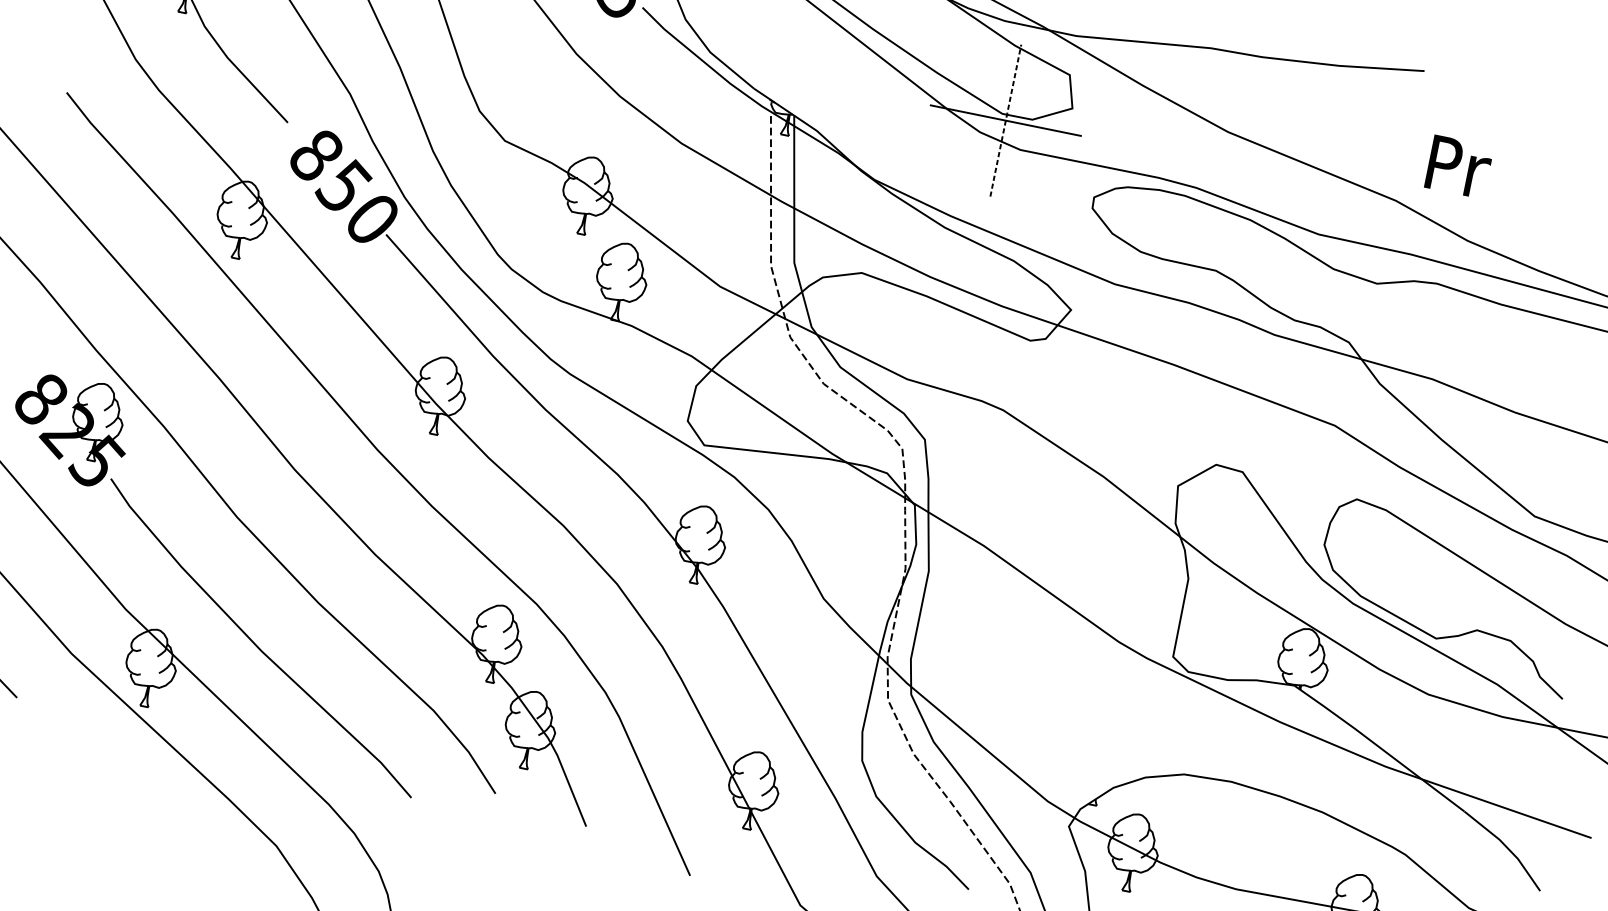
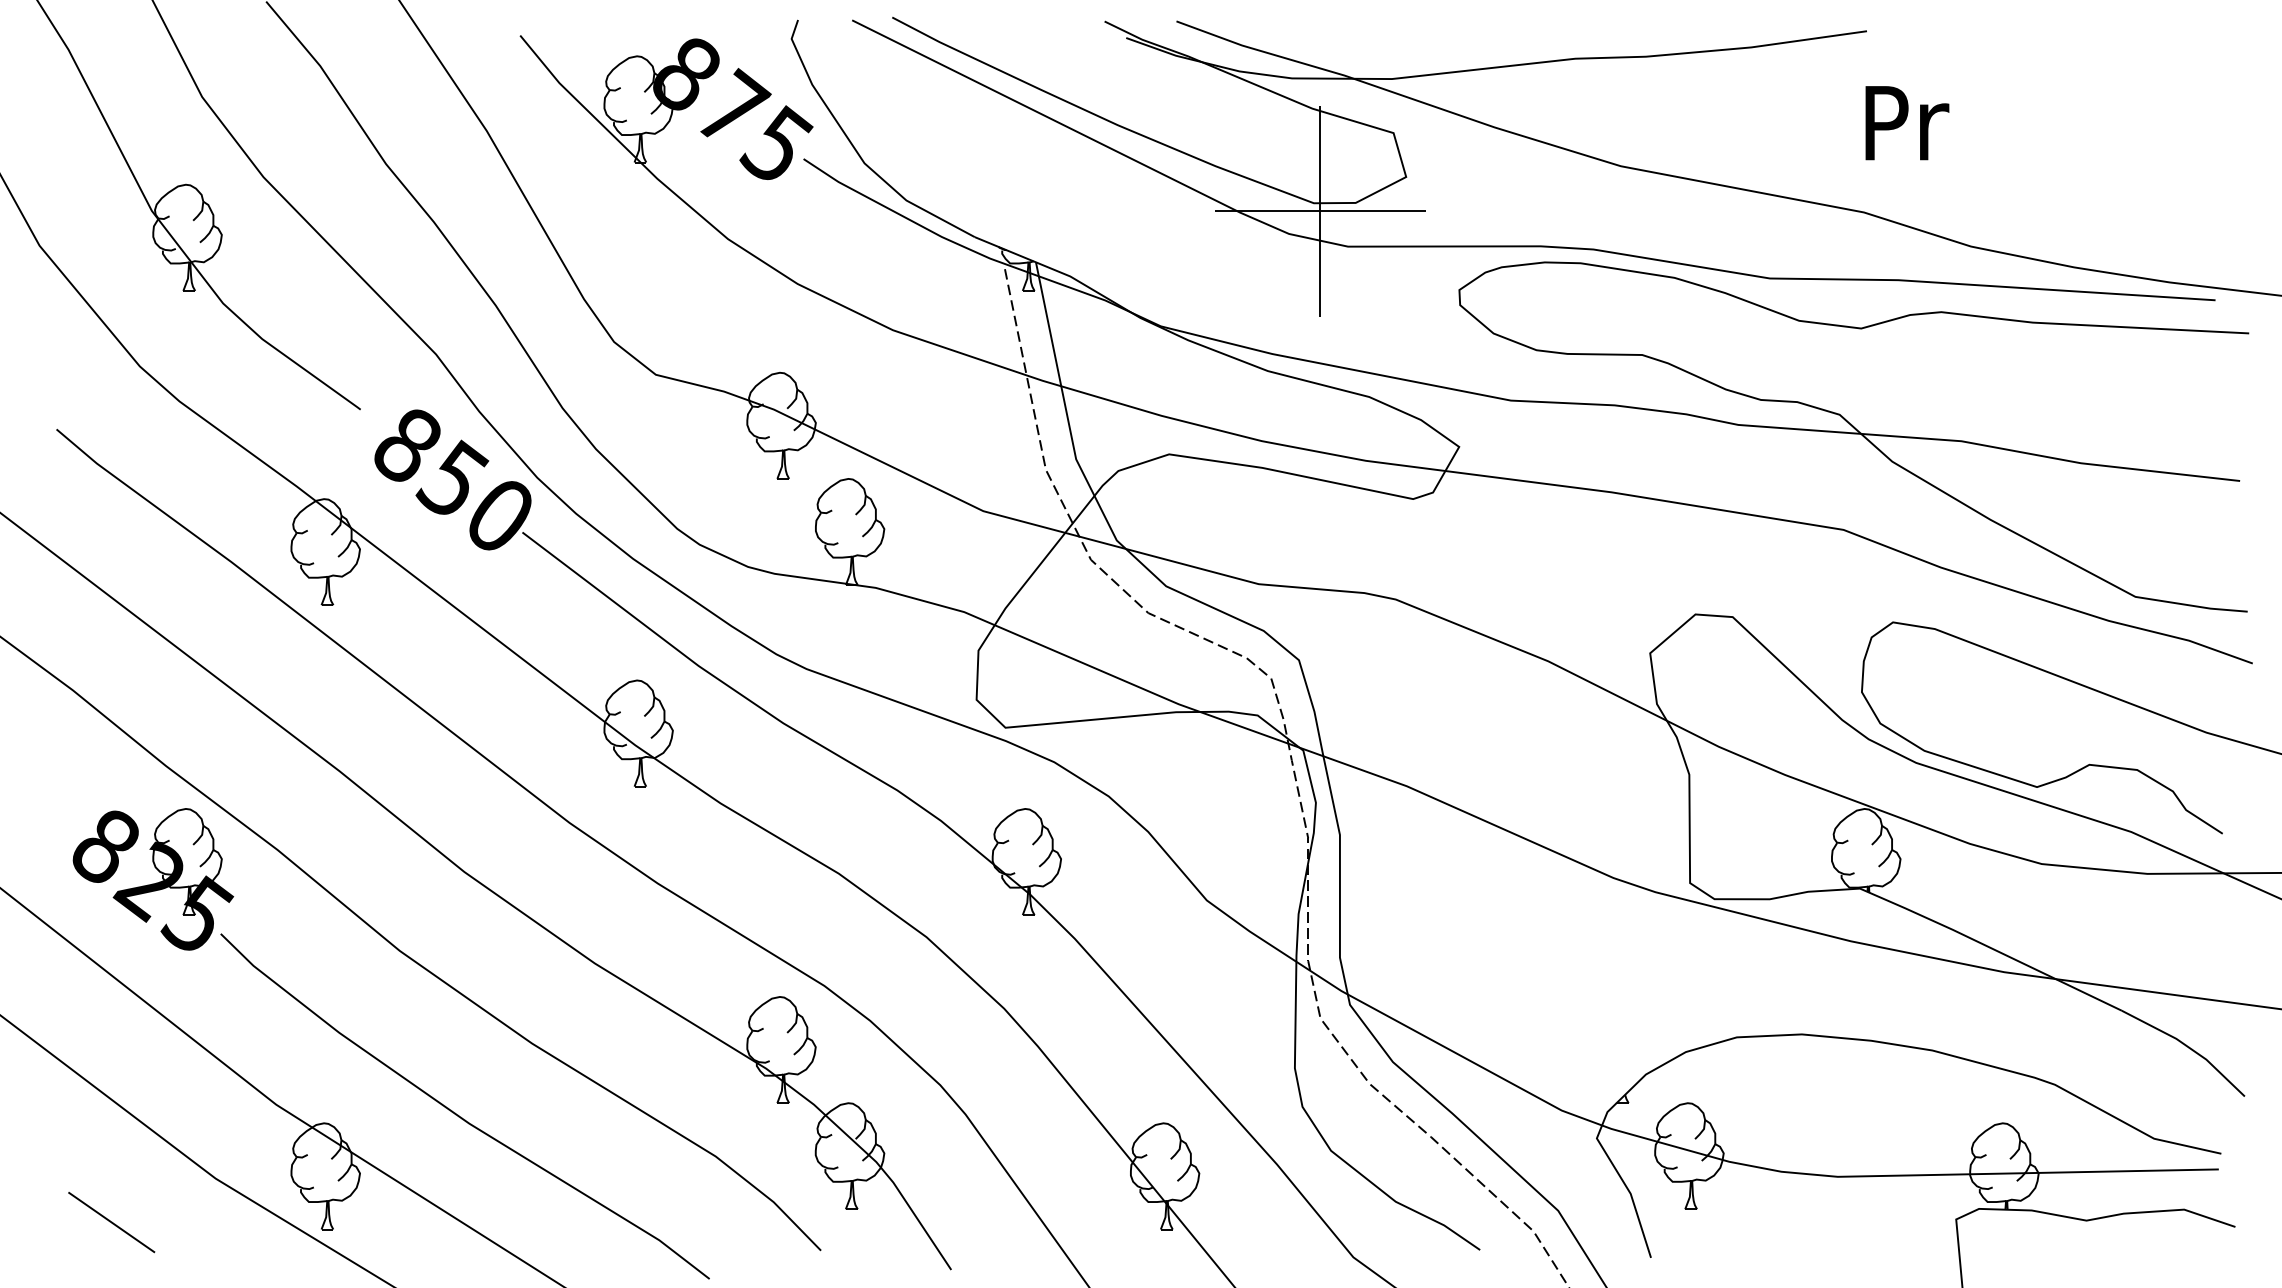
line: (1005, 120) -> (1320, 211), dashed -> solid
text: (1459, 167) -> (1907, 123), moved

